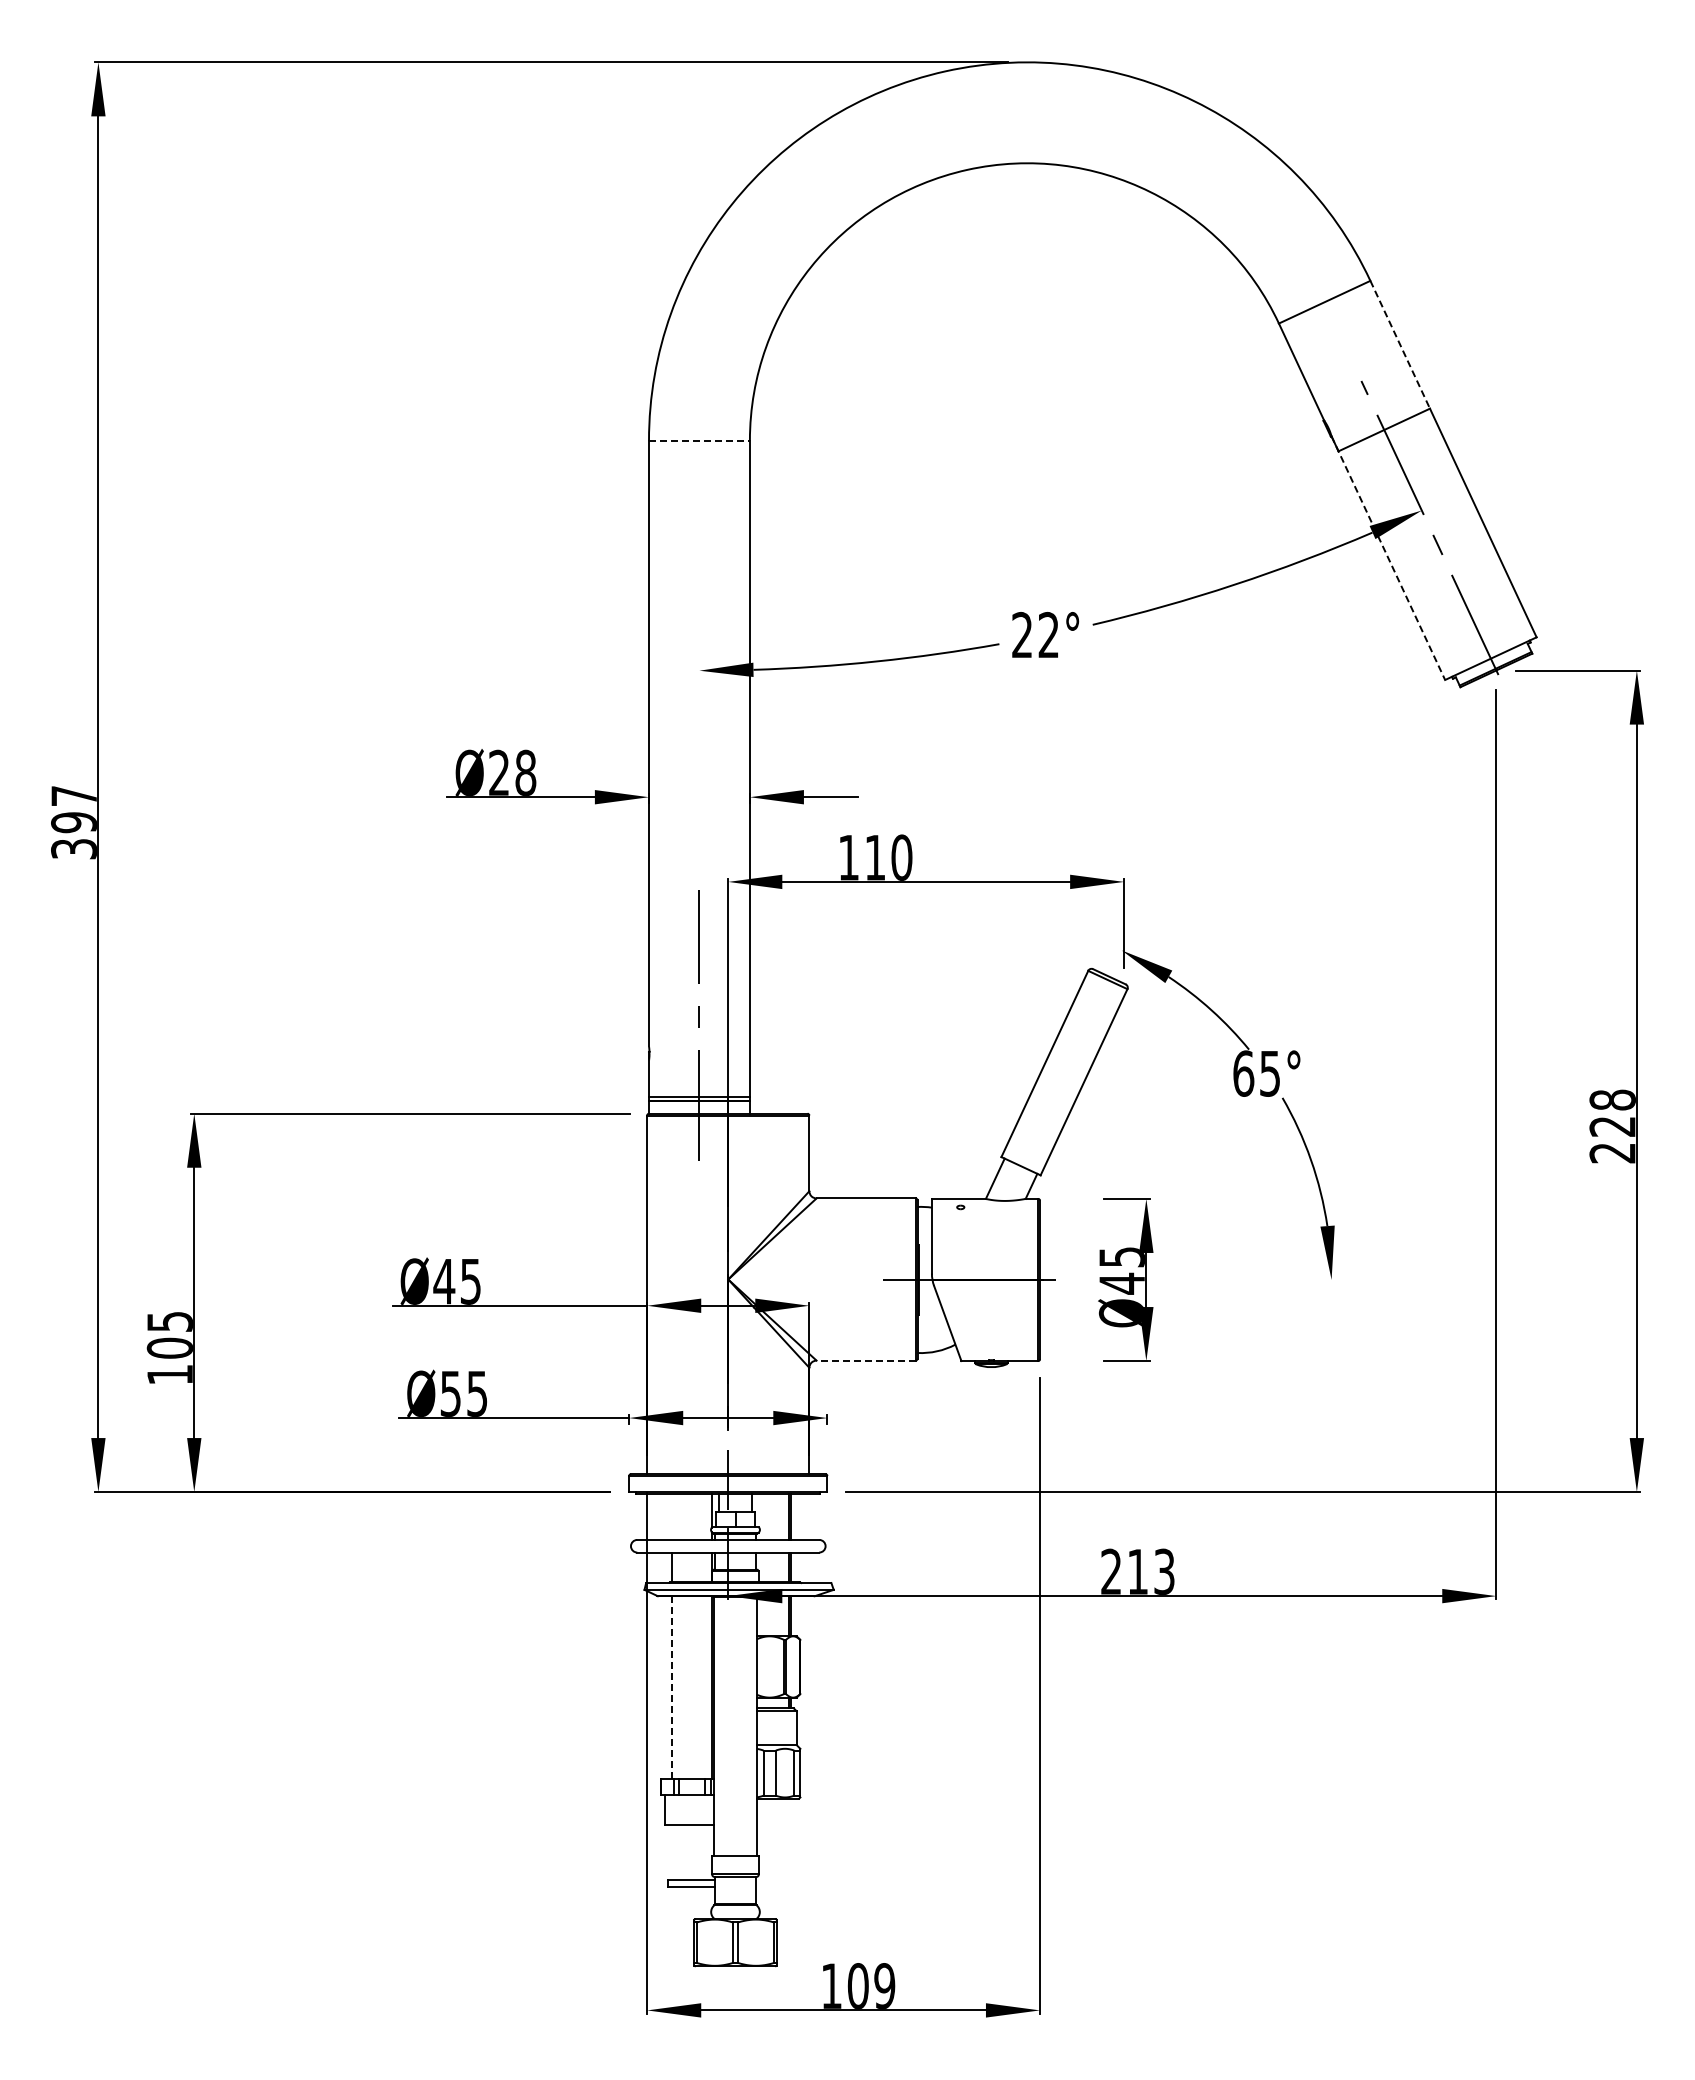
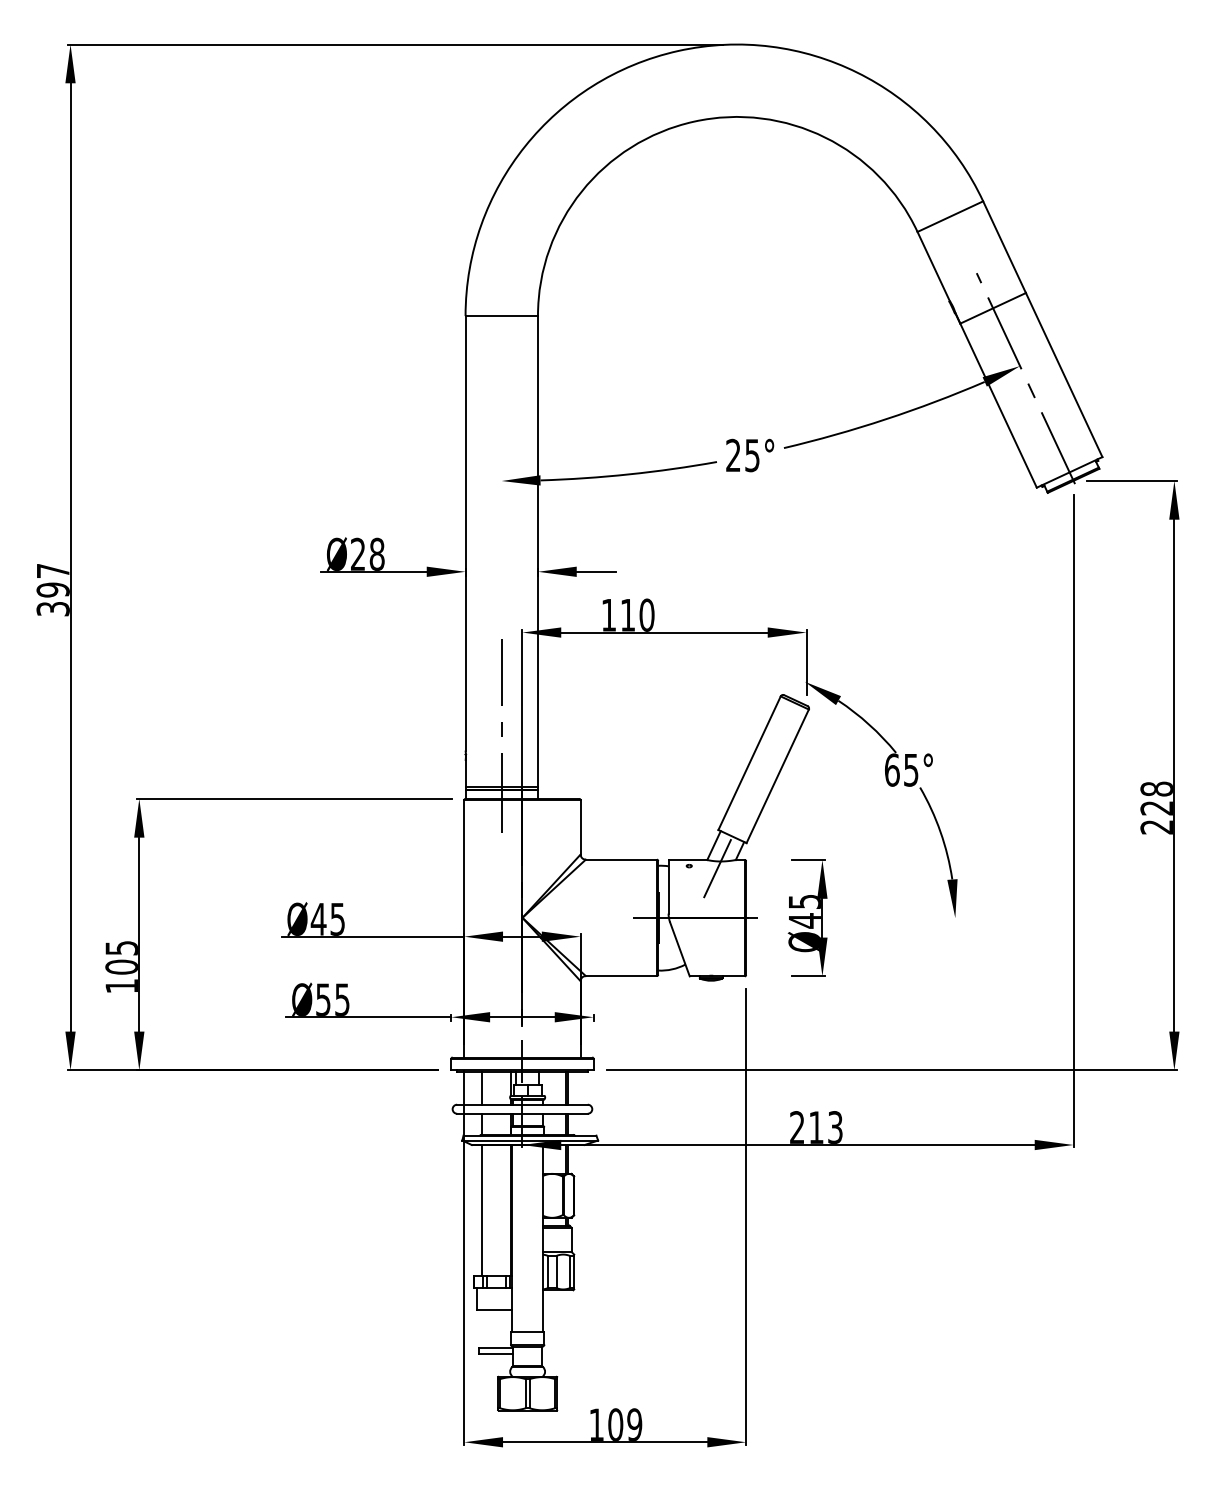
line: (1400, 344) -> (1004, 246), dashed -> solid
line: (699, 440) -> (501, 315), dashed -> solid
line: (1388, 558) -> (996, 400), dashed -> solid
text: (1048, 634) -> (752, 455), 22° -> 25°
line: (1000, 1210) -> (717, 868), added
line: (866, 1360) -> (621, 975), dashed -> solid
line: (672, 1516) -> (482, 1087), added
line: (672, 1686) -> (482, 1209), dashed -> solid

